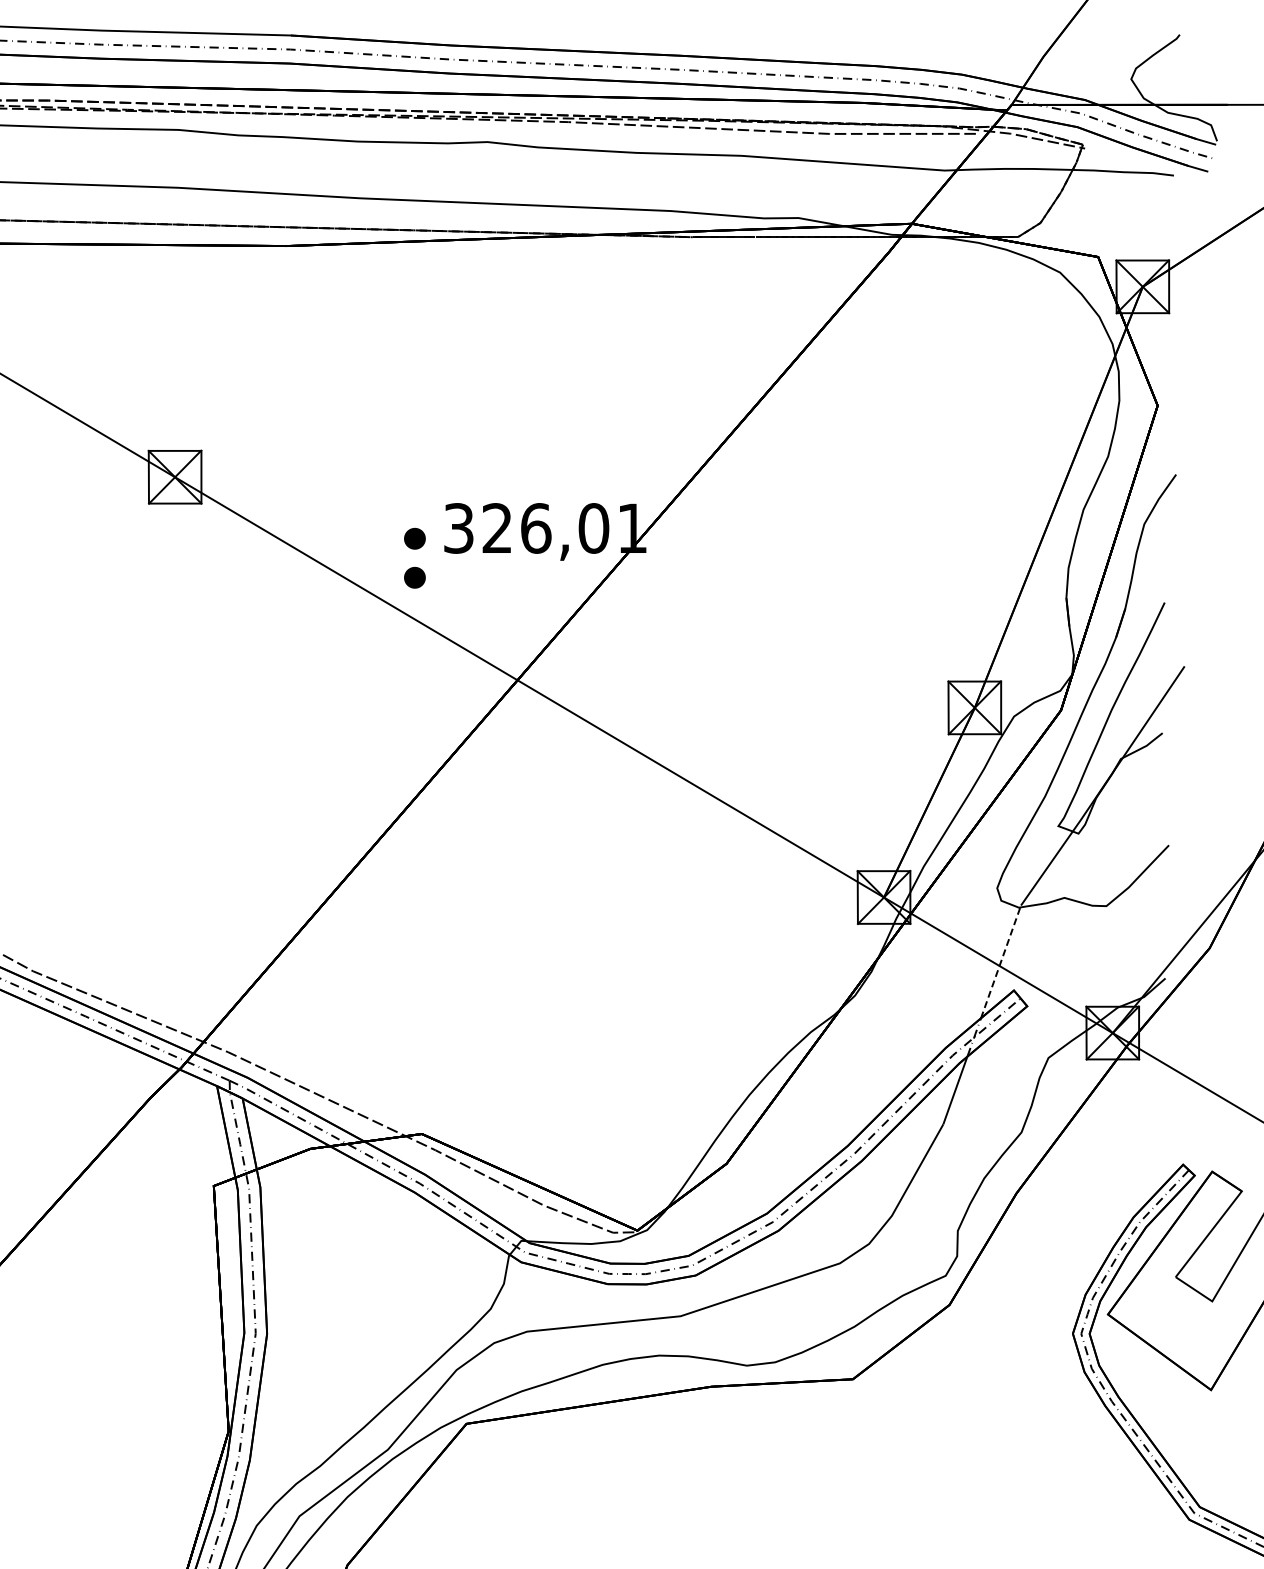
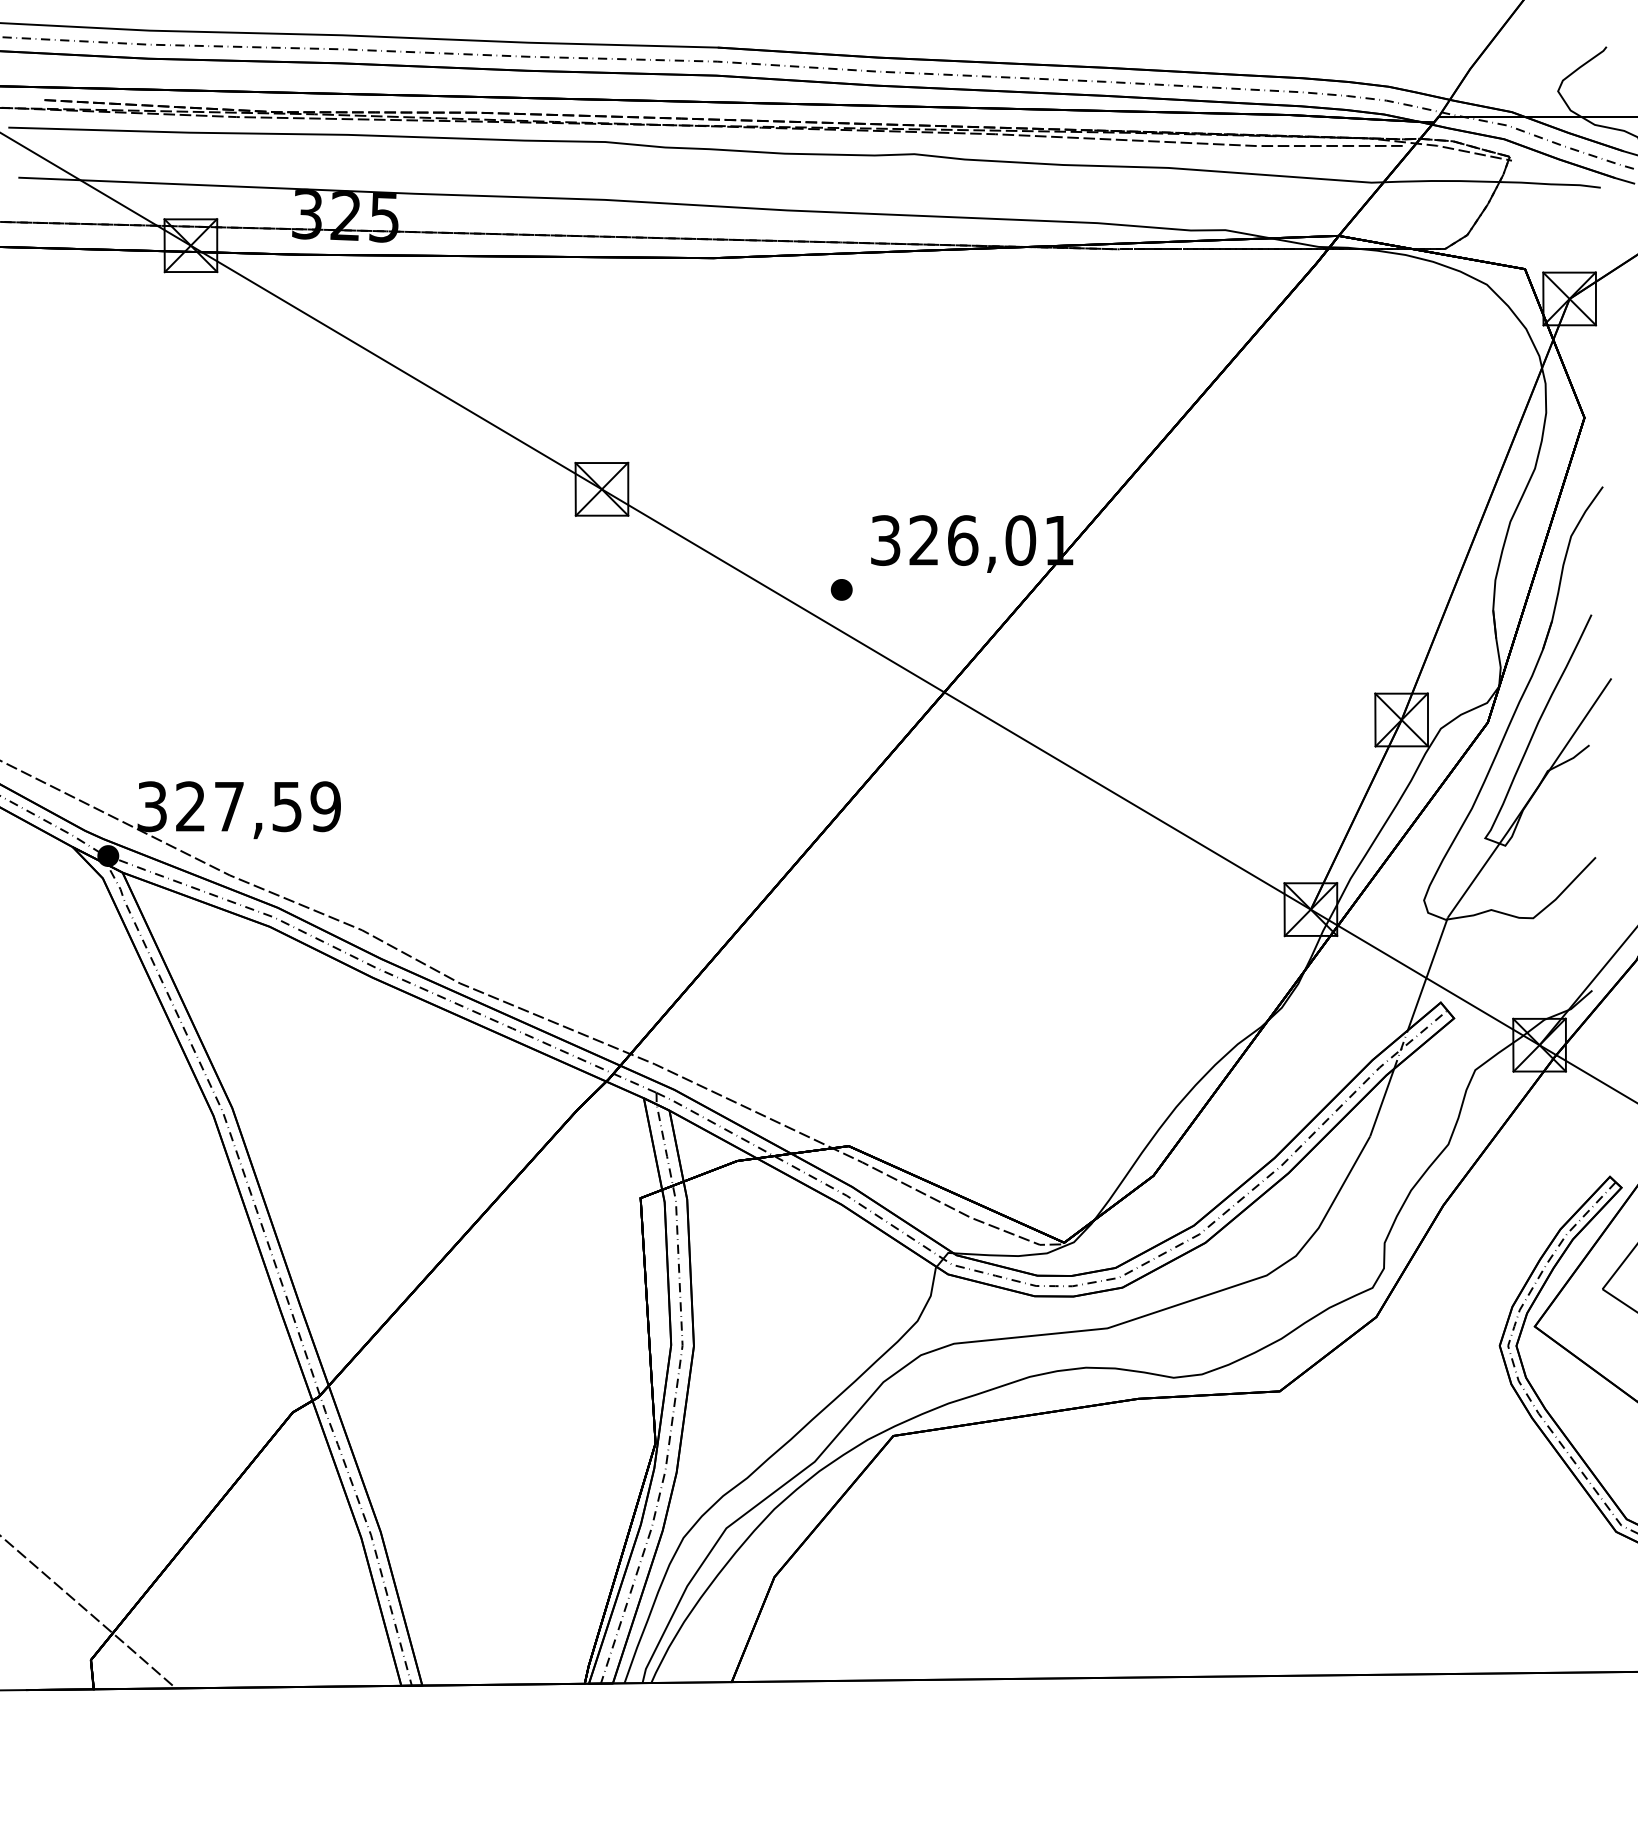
part: (414, 538) -> (841, 550), removed
line: (1000, 962) -> (1427, 974), dashed -> solid

